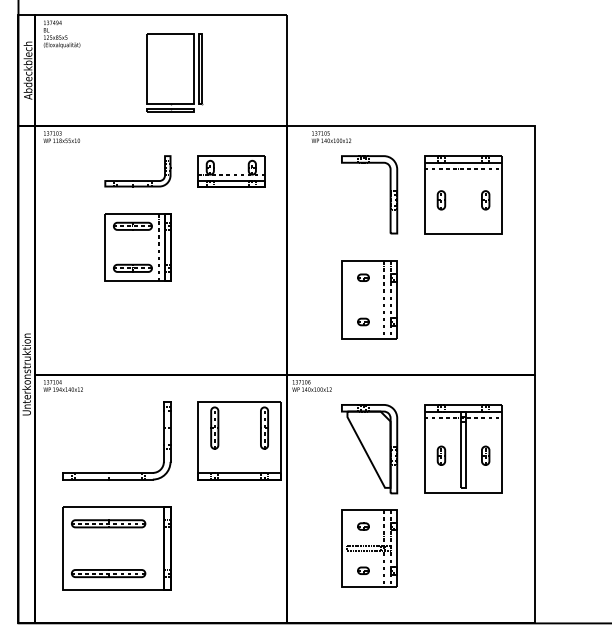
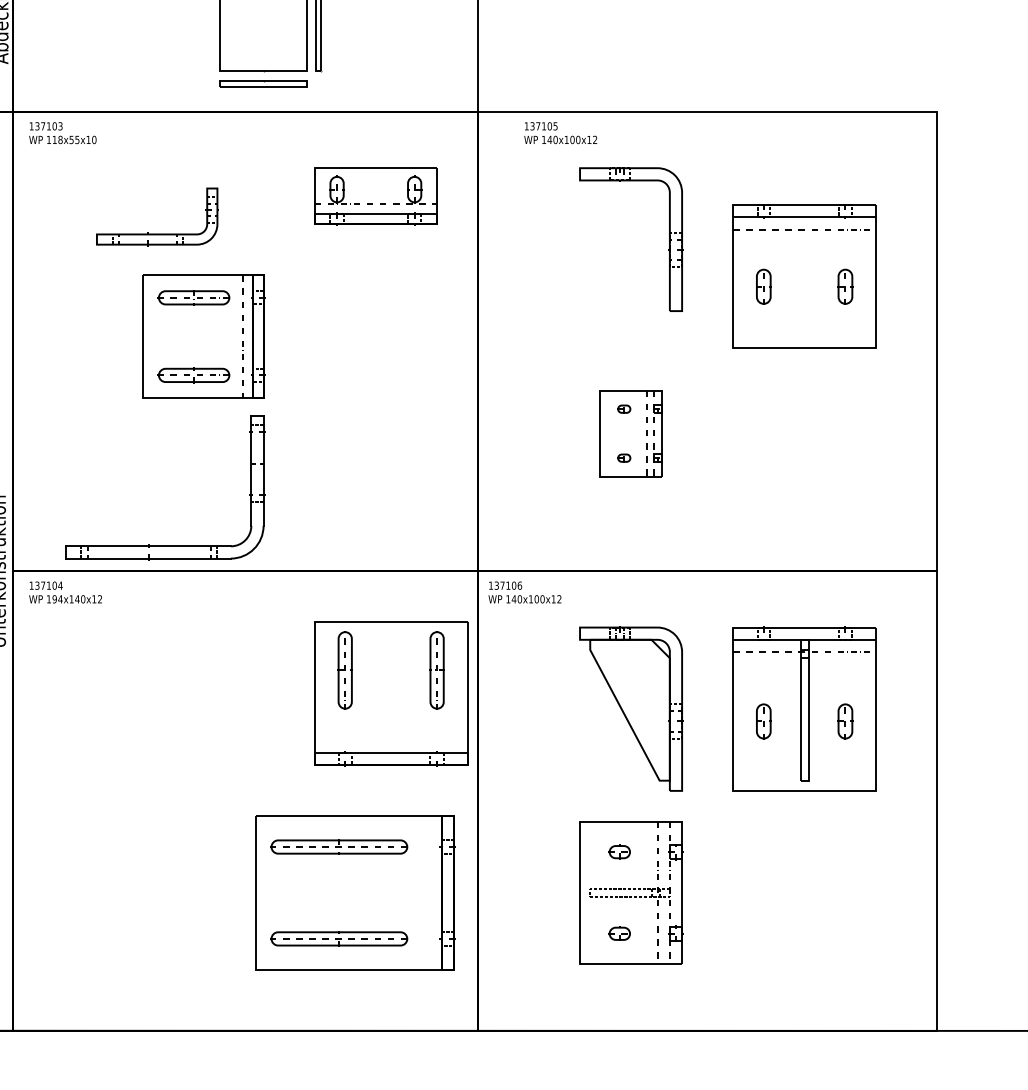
part: (137, 180) -> (156, 233), moved
part: (463, 194) -> (804, 275), moved
part: (369, 299) -> (630, 432), size x0.6
part: (116, 472) -> (163, 545), moved
part: (116, 548) -> (353, 892), moved

